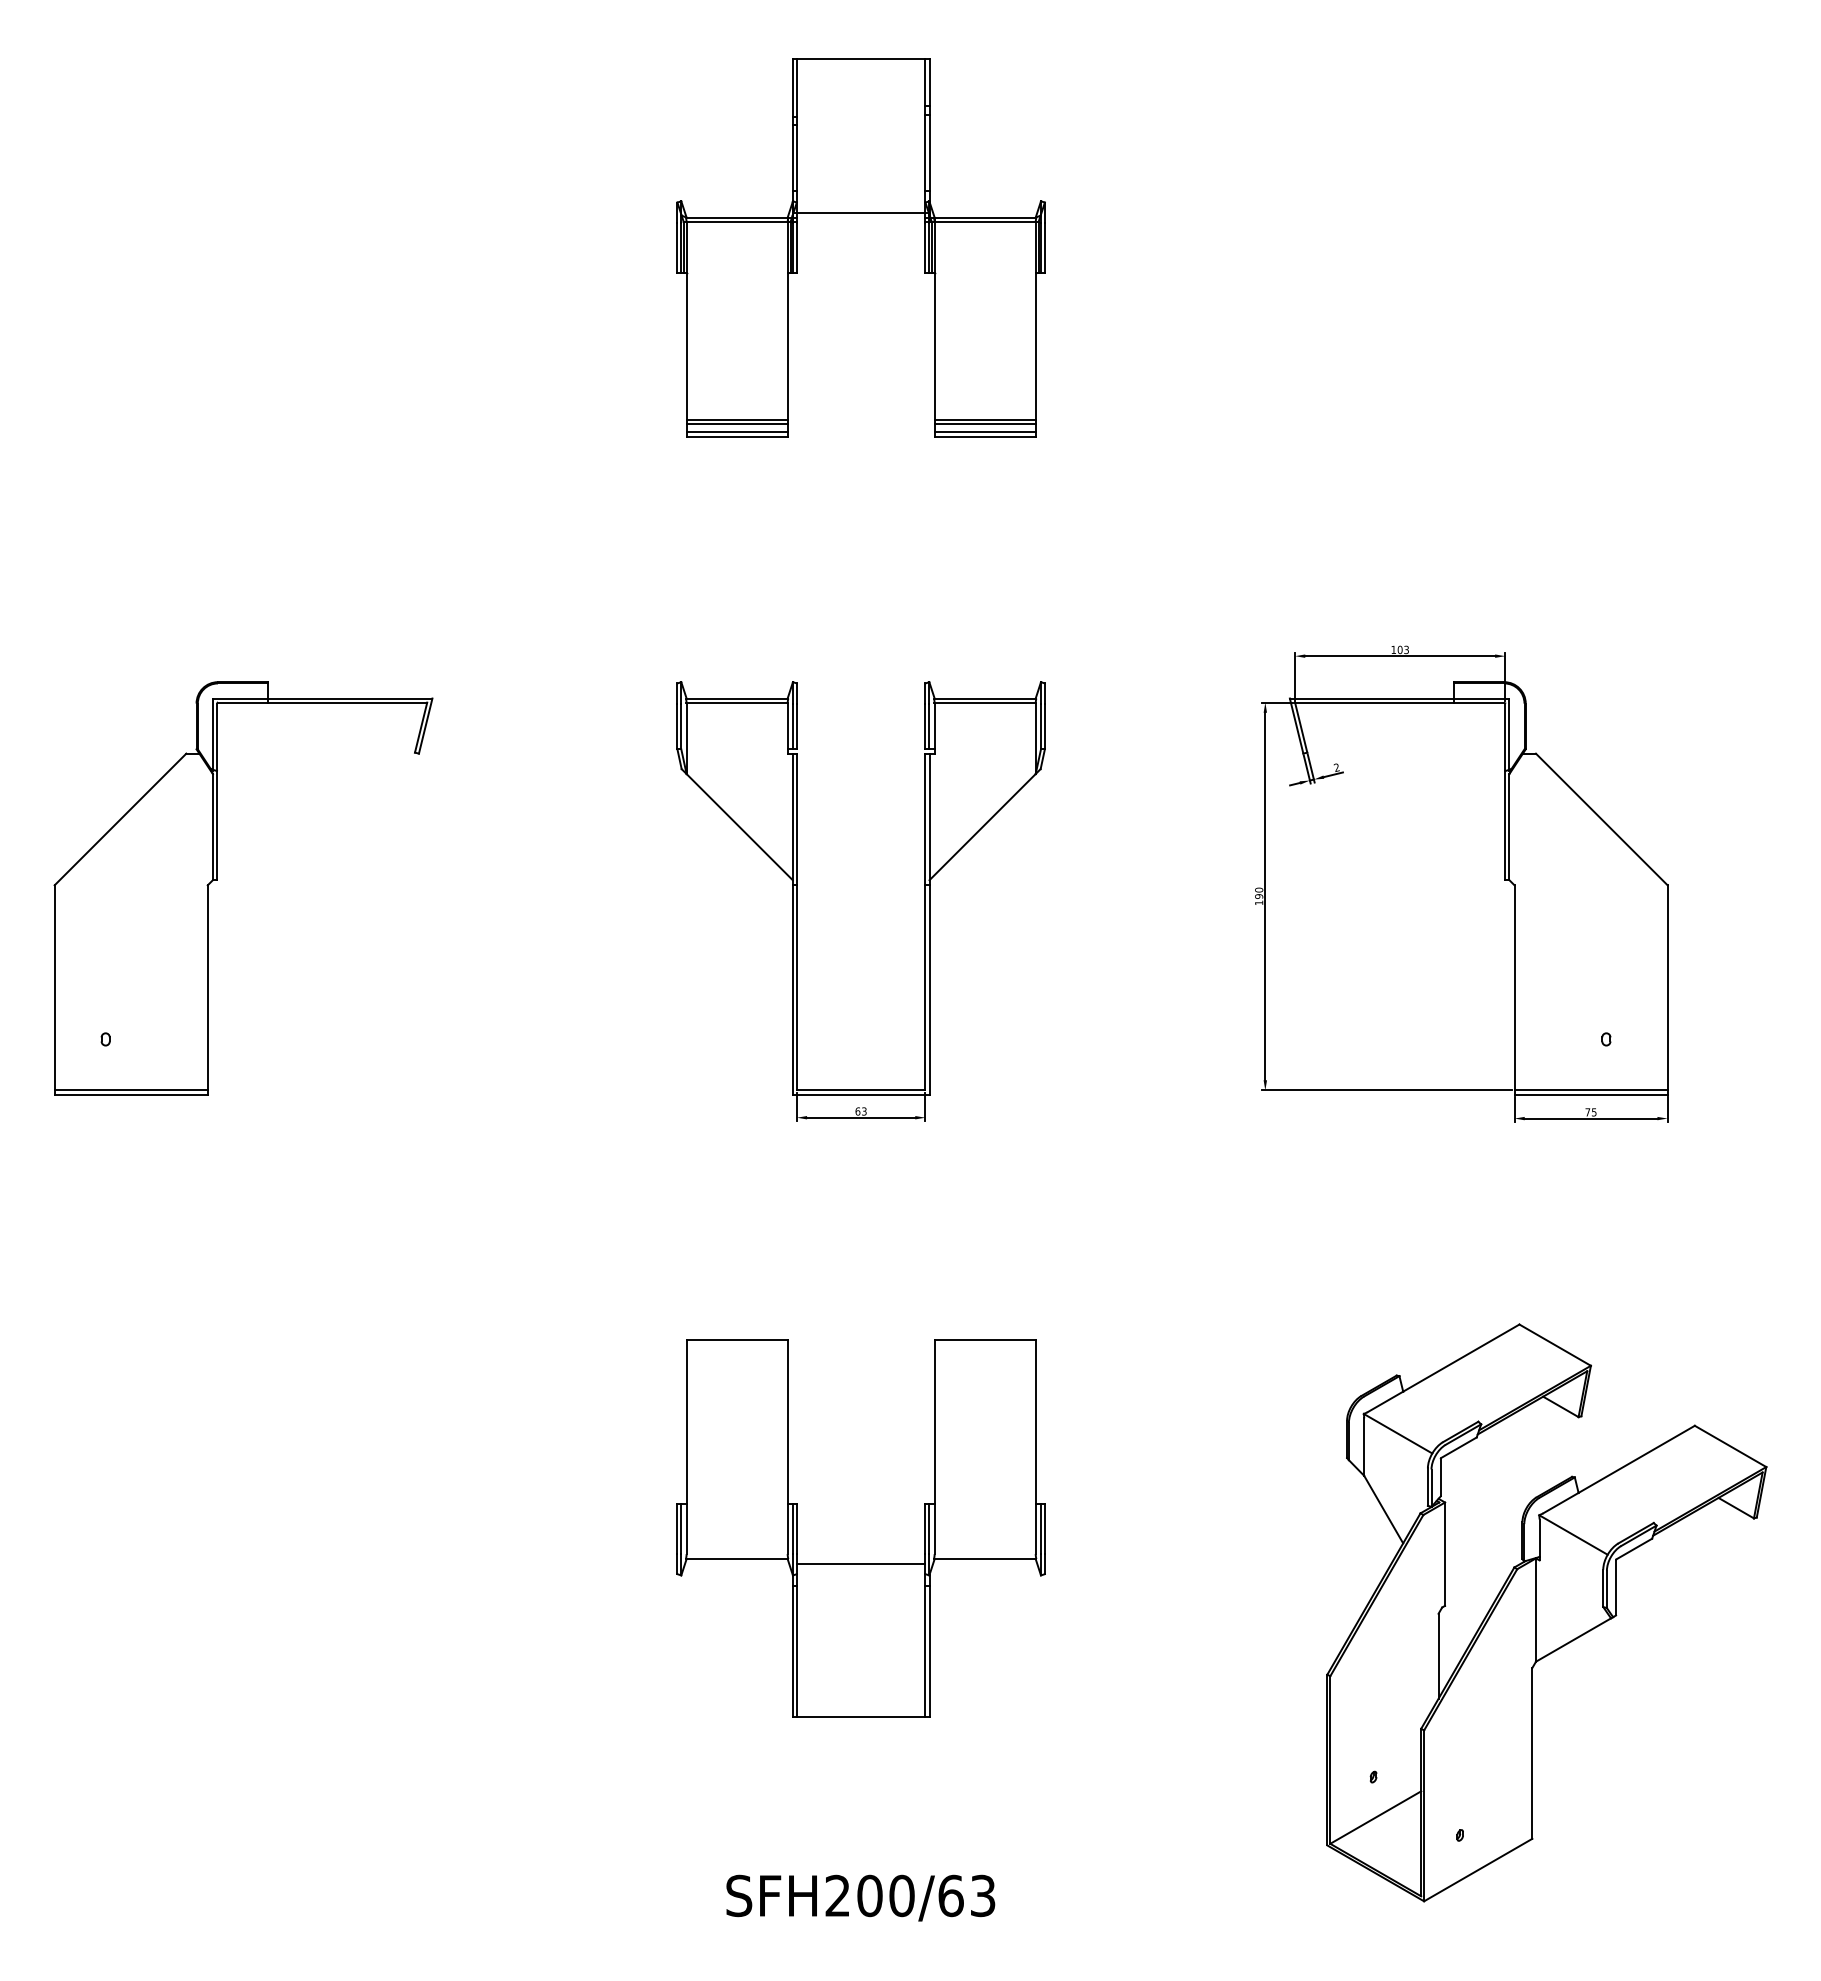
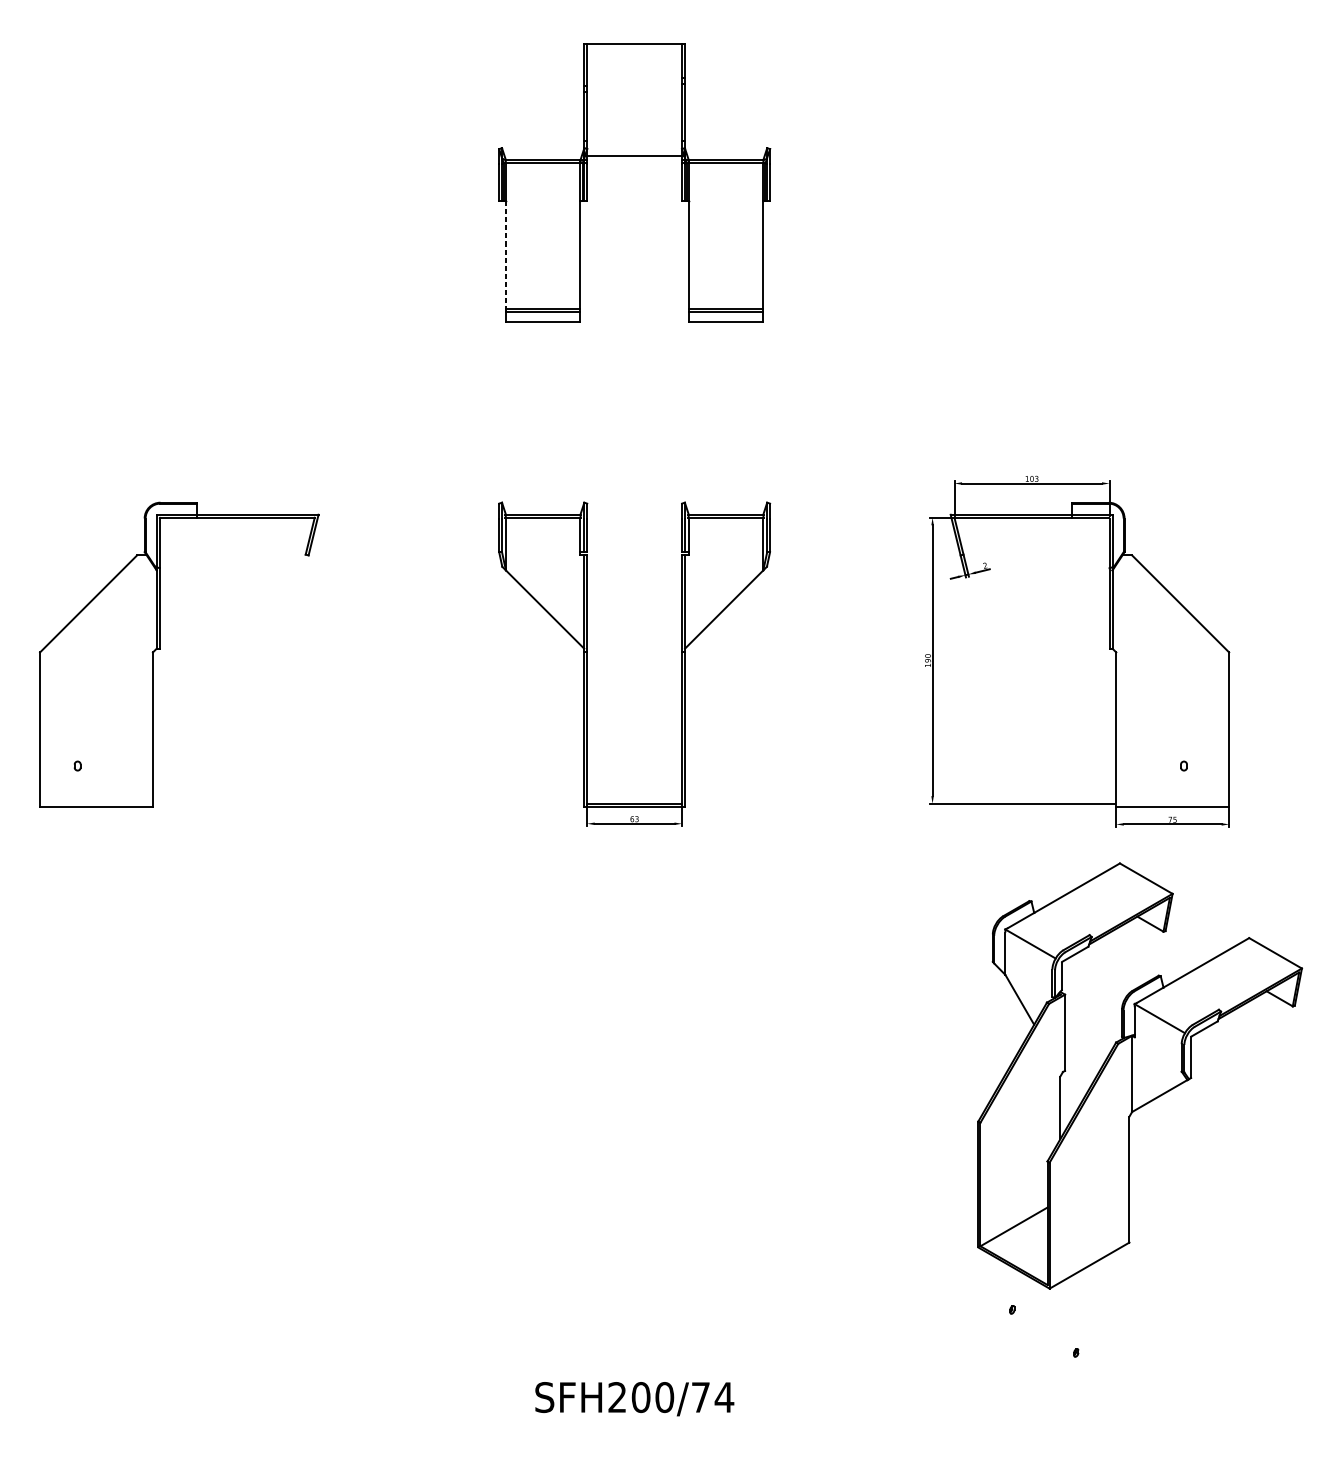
line: (686, 346) -> (505, 255), solid -> dashed
line: (736, 432) -> (542, 318), removed
line: (984, 432) -> (725, 318), removed
line: (130, 1090) -> (95, 803), removed
line: (1590, 1090) -> (1172, 803), removed
part: (860, 1563) -> (634, 1152), removed
part: (1546, 1612) -> (1139, 1075), moved
text: (967, 1895) -> (713, 1397), SFH200/63 -> SFH200/74

